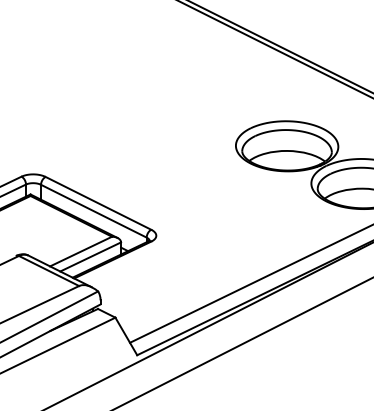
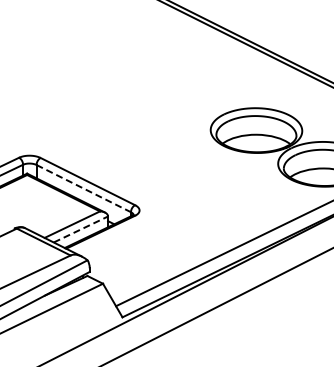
line: (93, 211) -> (83, 188), solid -> dashed
line: (91, 256) -> (81, 229), solid -> dashed

